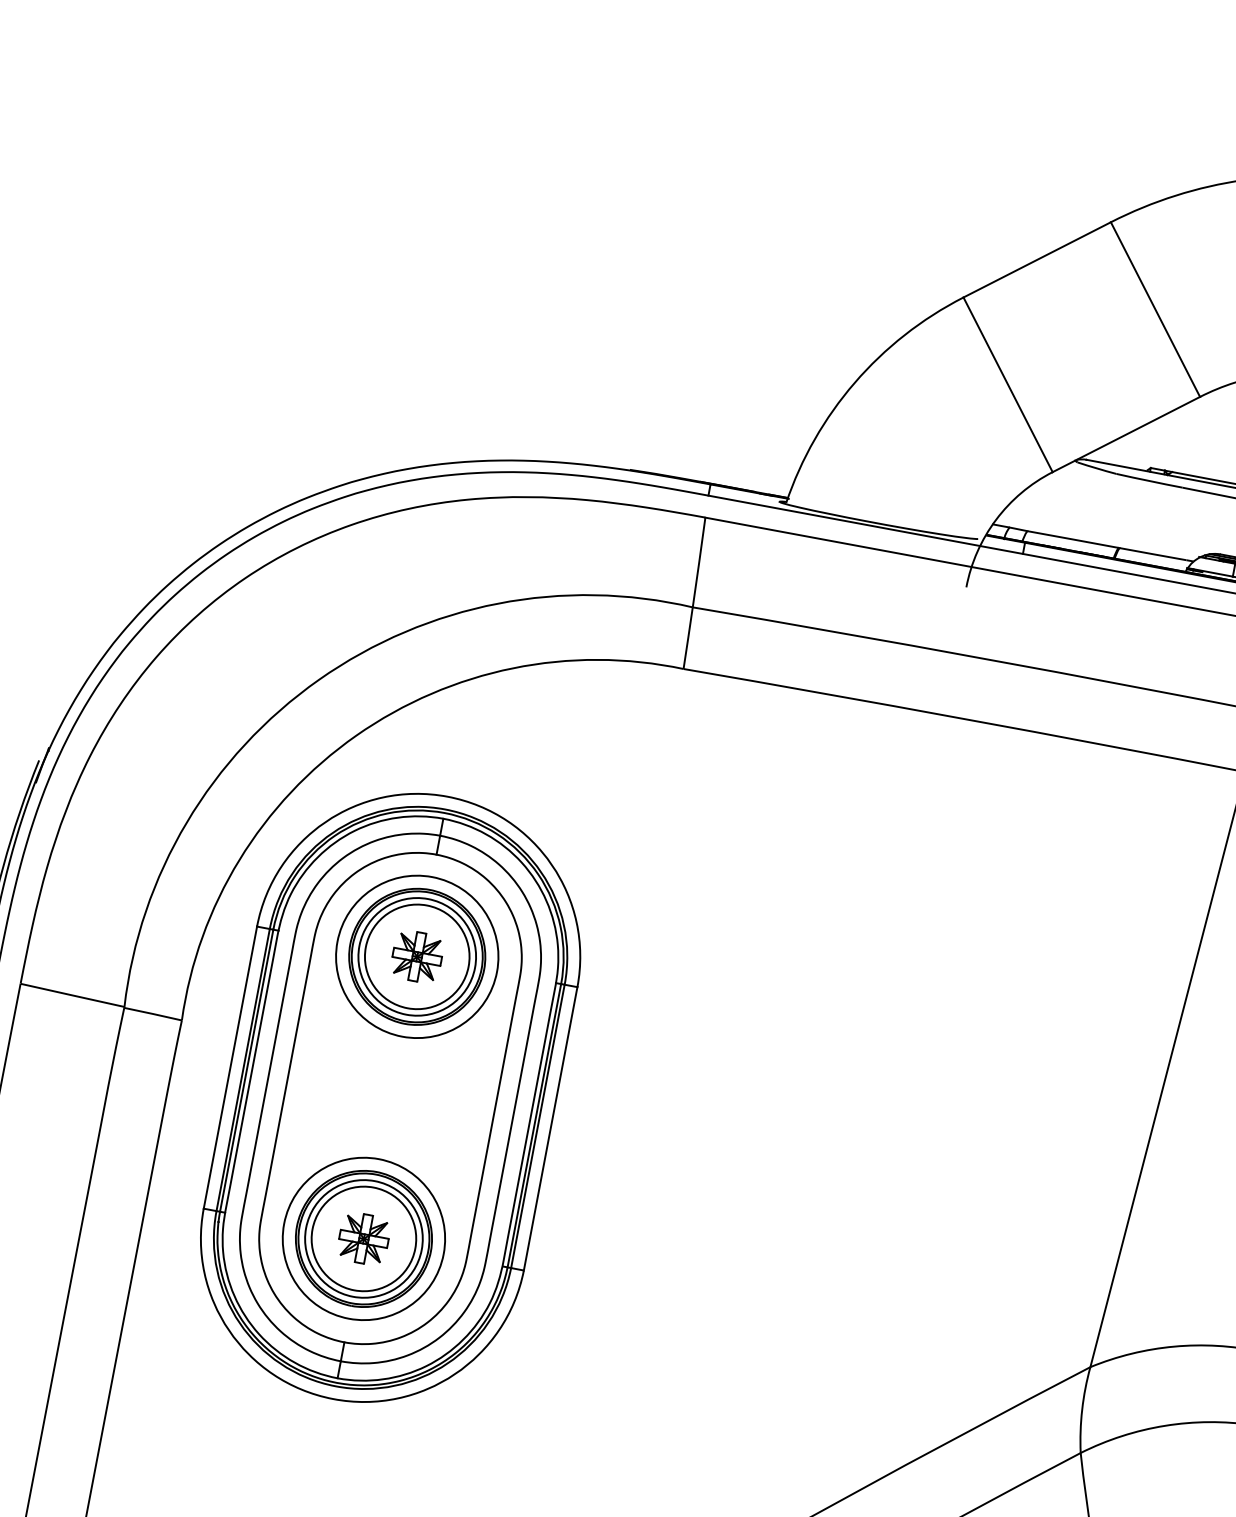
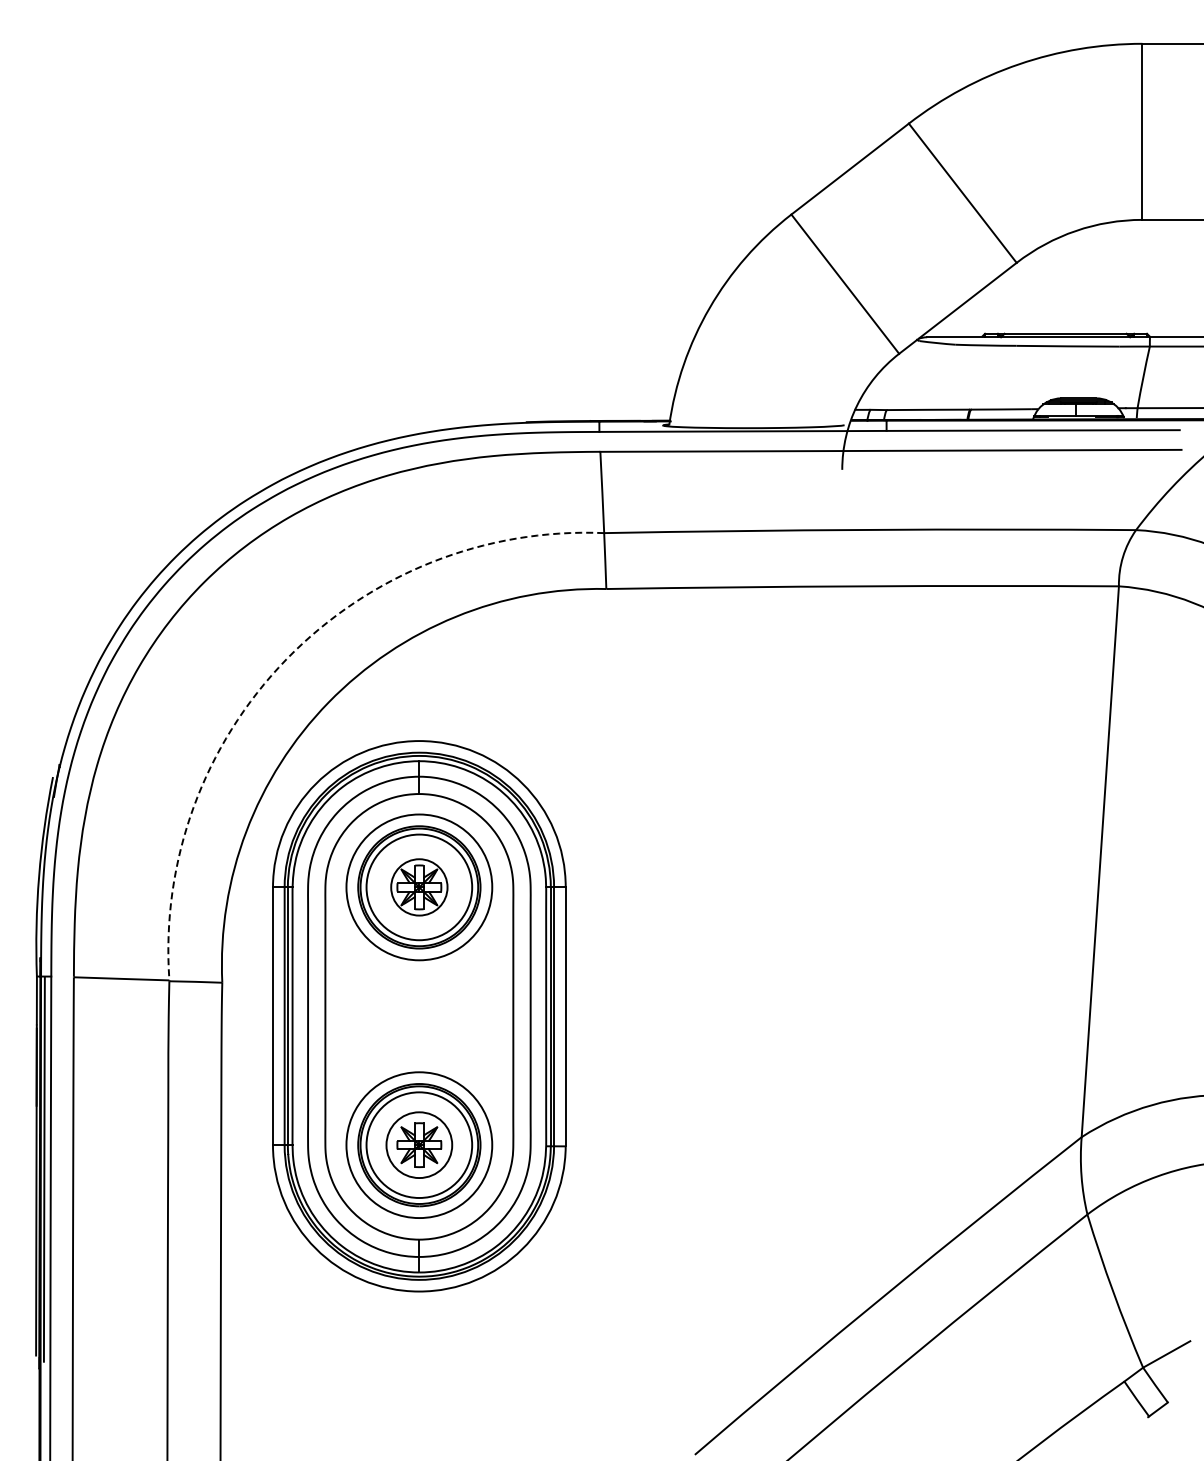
arc: (318, 679) -> (286, 659), solid -> dashed
circle: (417, 956) -> (419, 887), size x0.6
circle: (364, 1239) -> (419, 1145), size x0.7

